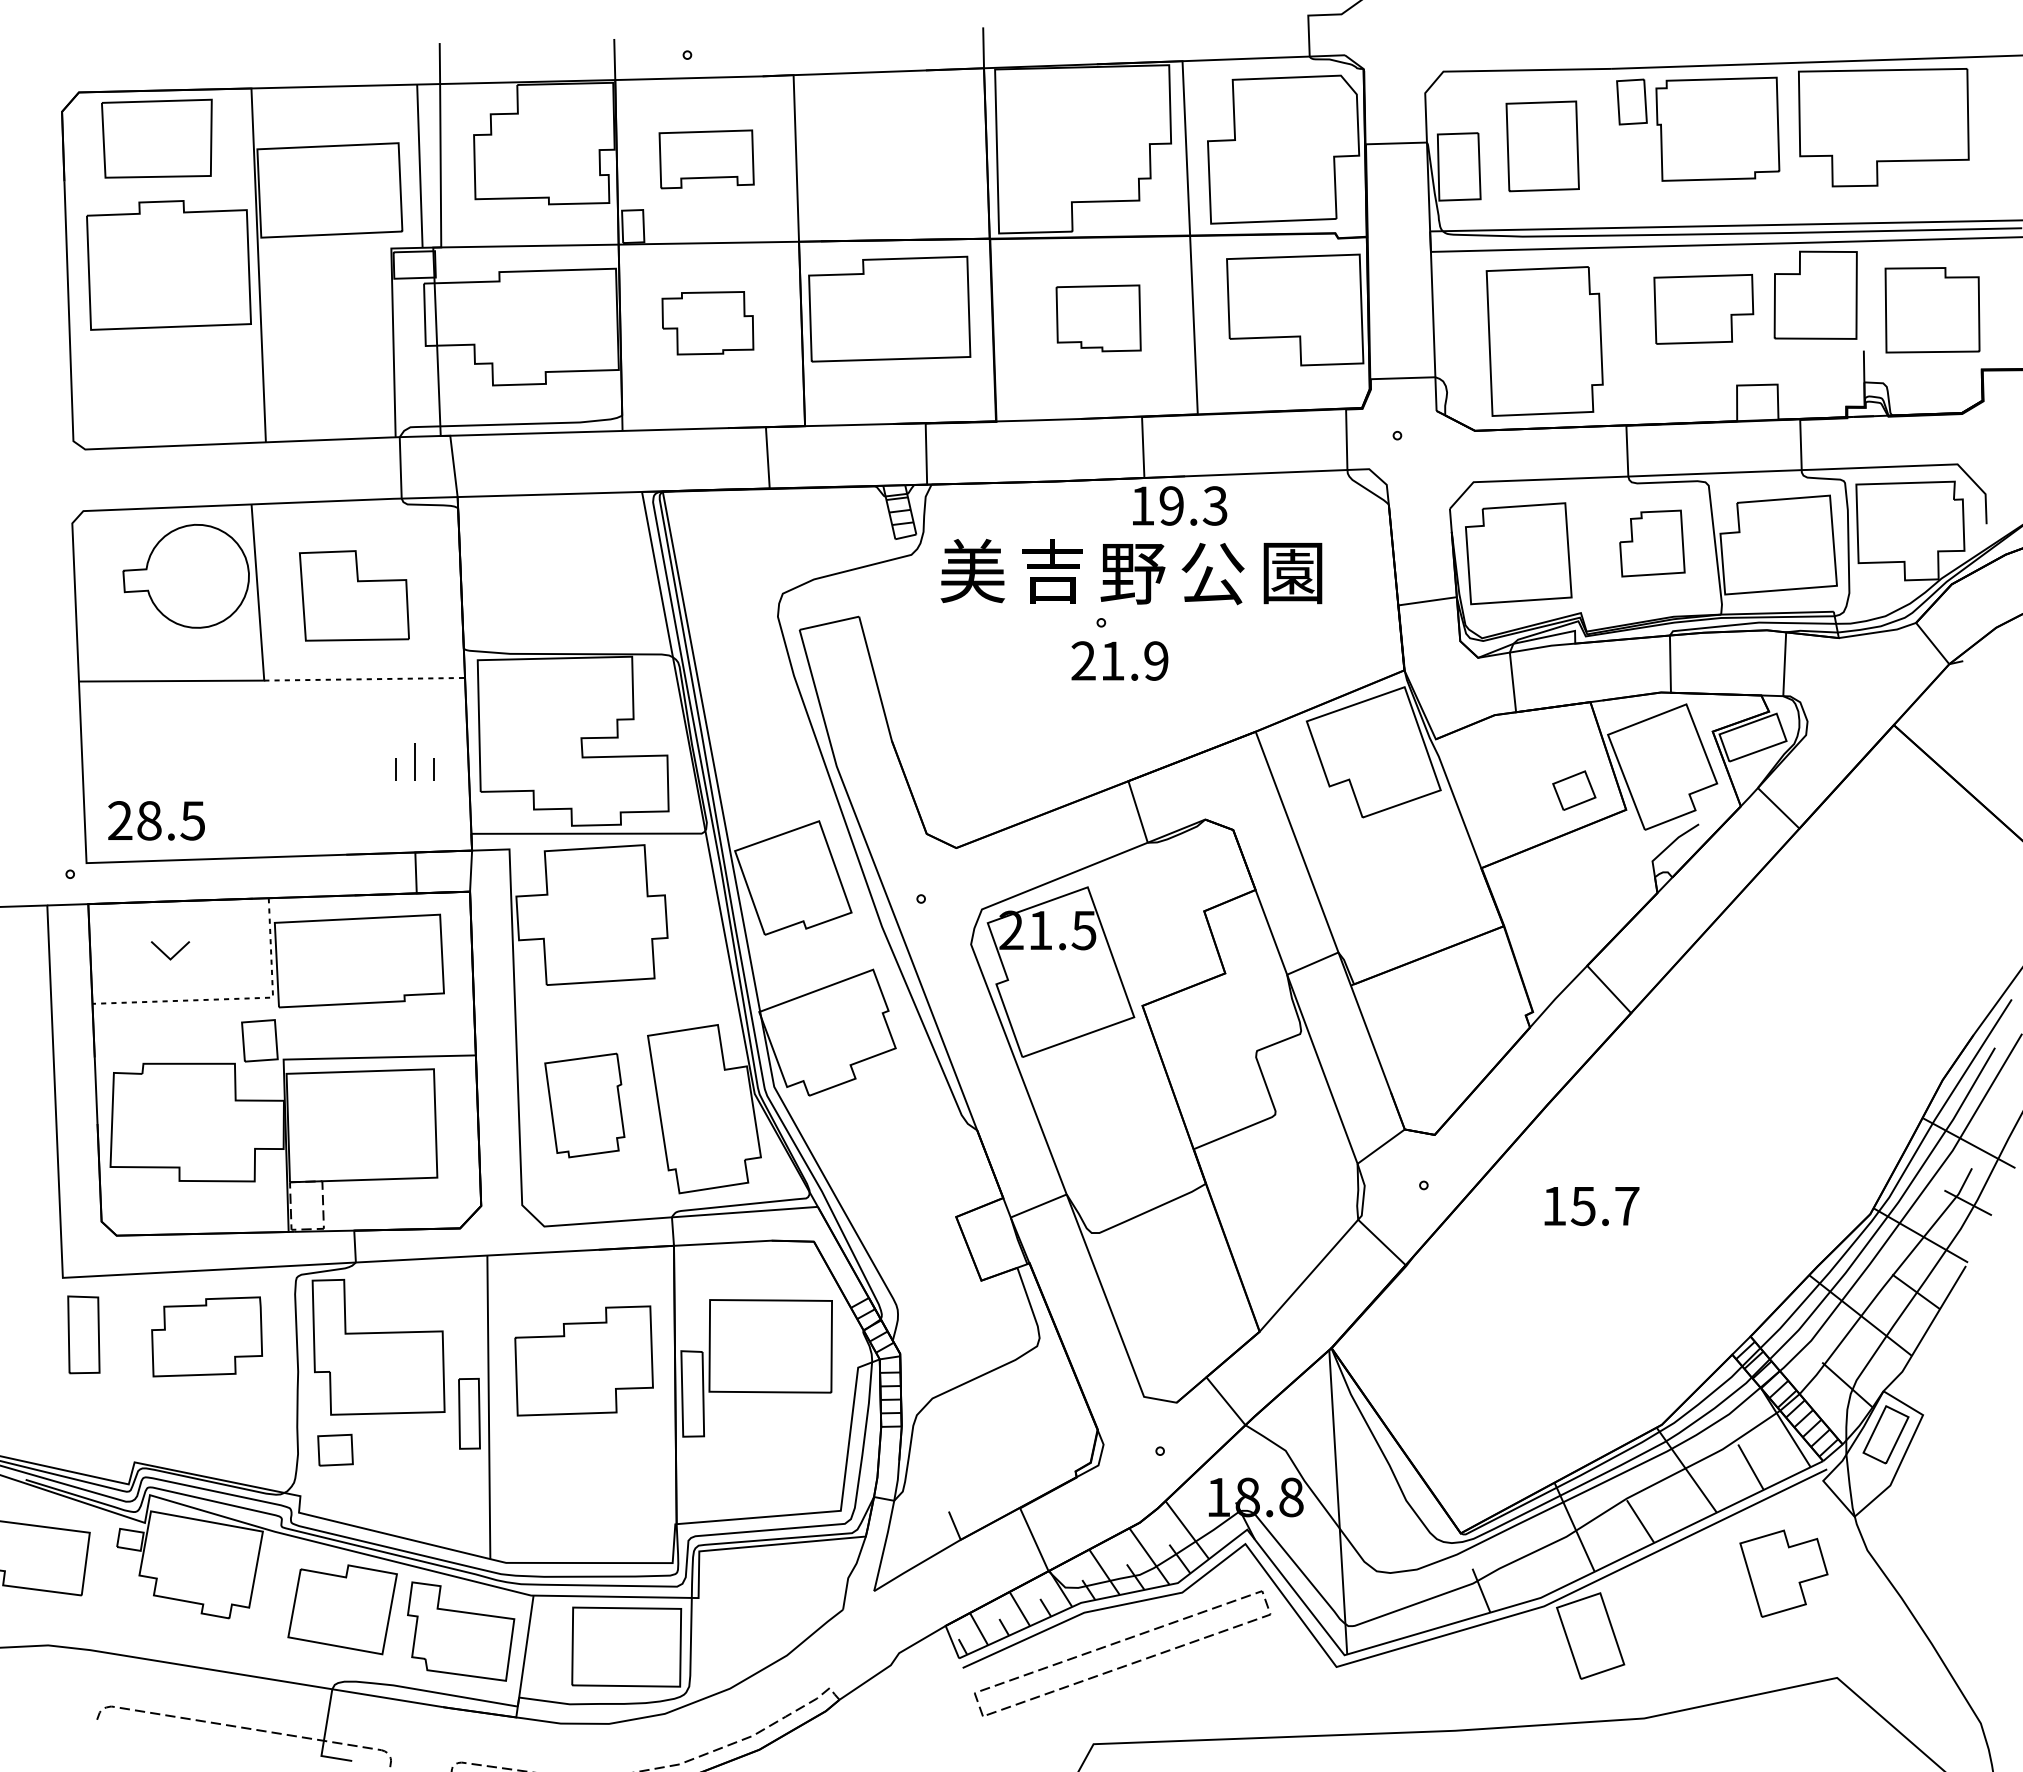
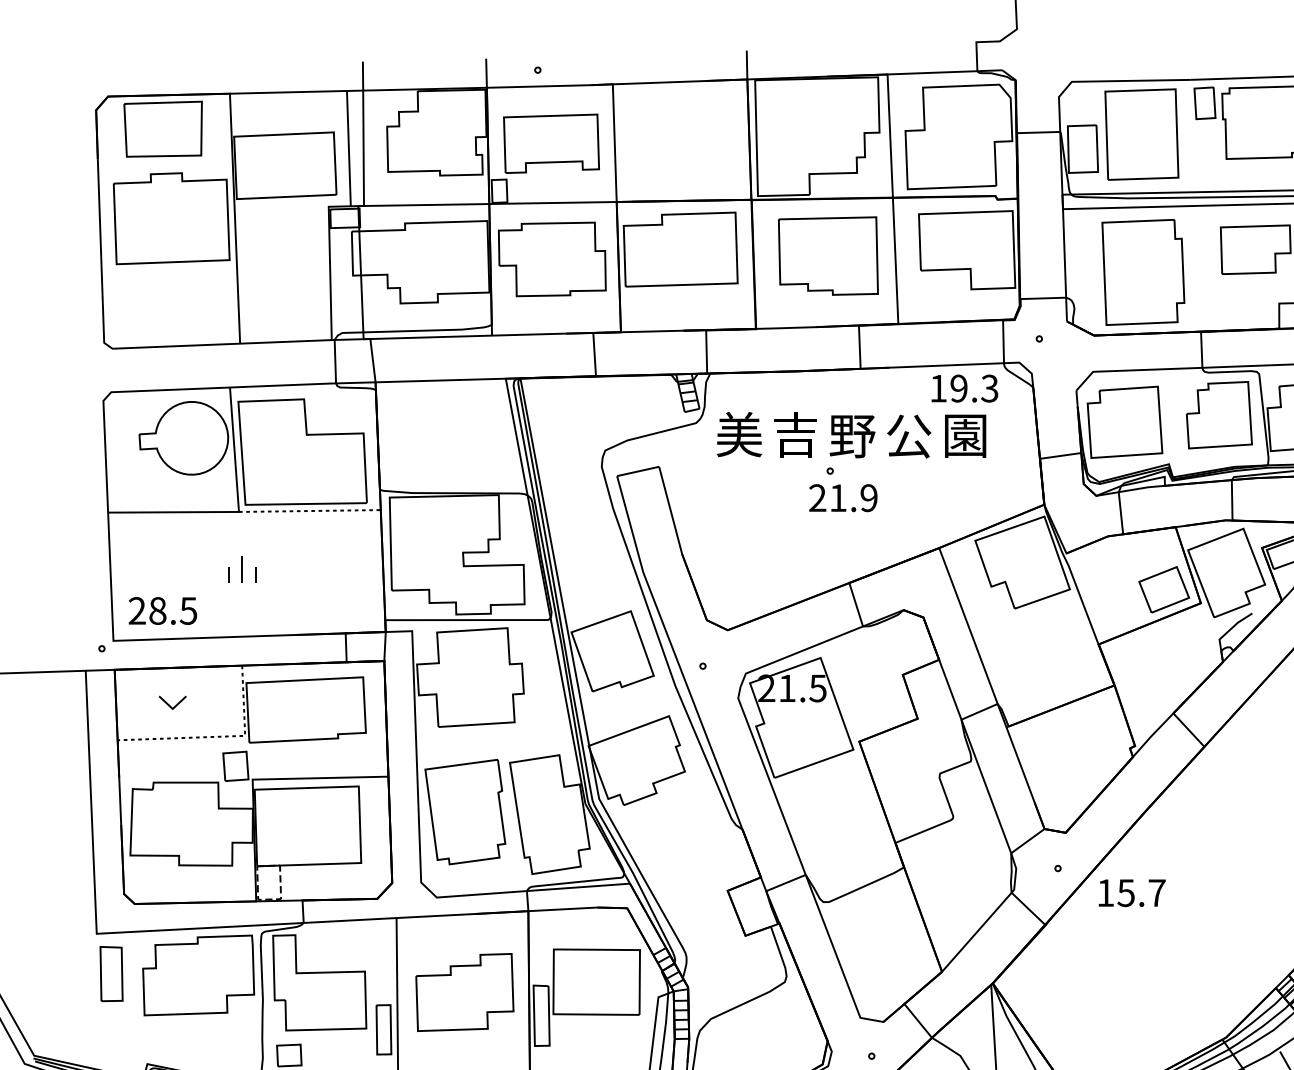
part: (1542, 146) -> (1141, 134), size x1.43
part: (706, 159) -> (551, 143), size x1.43
part: (1098, 318) -> (828, 256), size x1.67
part: (707, 323) -> (552, 259), size x1.67
text: (1180, 505) -> (965, 388), moved
part: (1652, 543) -> (1219, 415), size x1.43
part: (354, 595) -> (302, 451), size x1.67
part: (414, 761) -> (241, 569), moved
part: (1574, 790) -> (1164, 589), size x1.67
part: (584, 1105) -> (465, 812), size x1.43
text: (1591, 1206) -> (1131, 893), moved
part: (206, 1336) -> (198, 975), size x1.43

